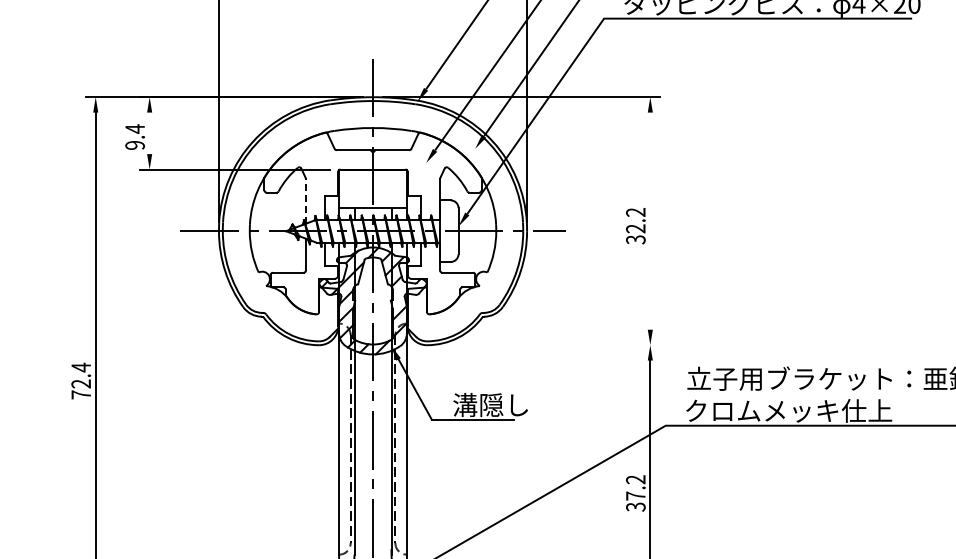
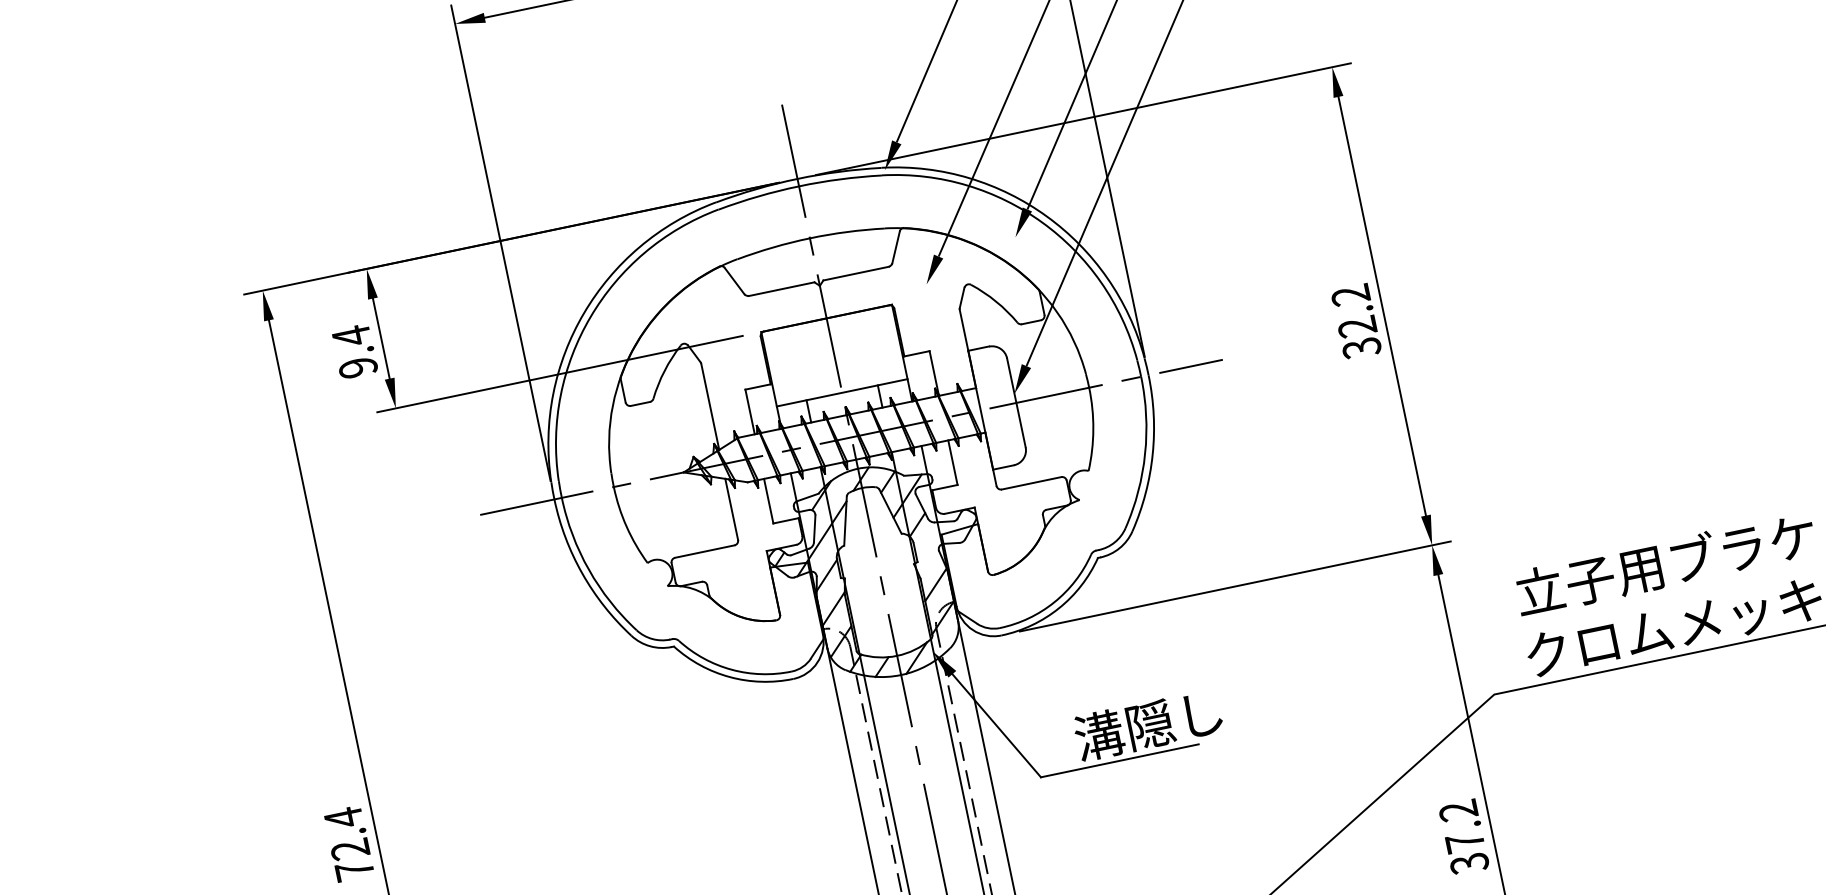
line: (149, 133) -> (381, 338), added
line: (306, 200) -> (710, 404), dashed -> solid
line: (650, 220) -> (1382, 304), added
line: (547, 345) -> (1234, 587), added

